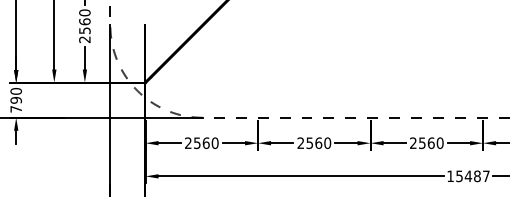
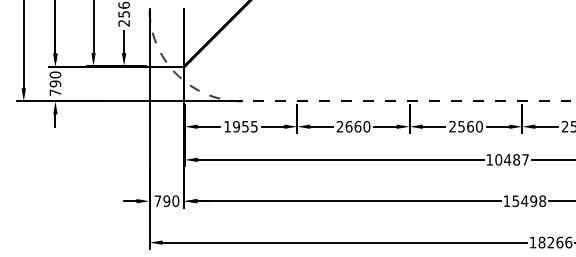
text: (201, 142) -> (240, 126), 2560 -> 1955
text: (309, 142) -> (348, 126), 2560 -> 2660
text: (459, 175) -> (498, 159), 15487 -> 10487

